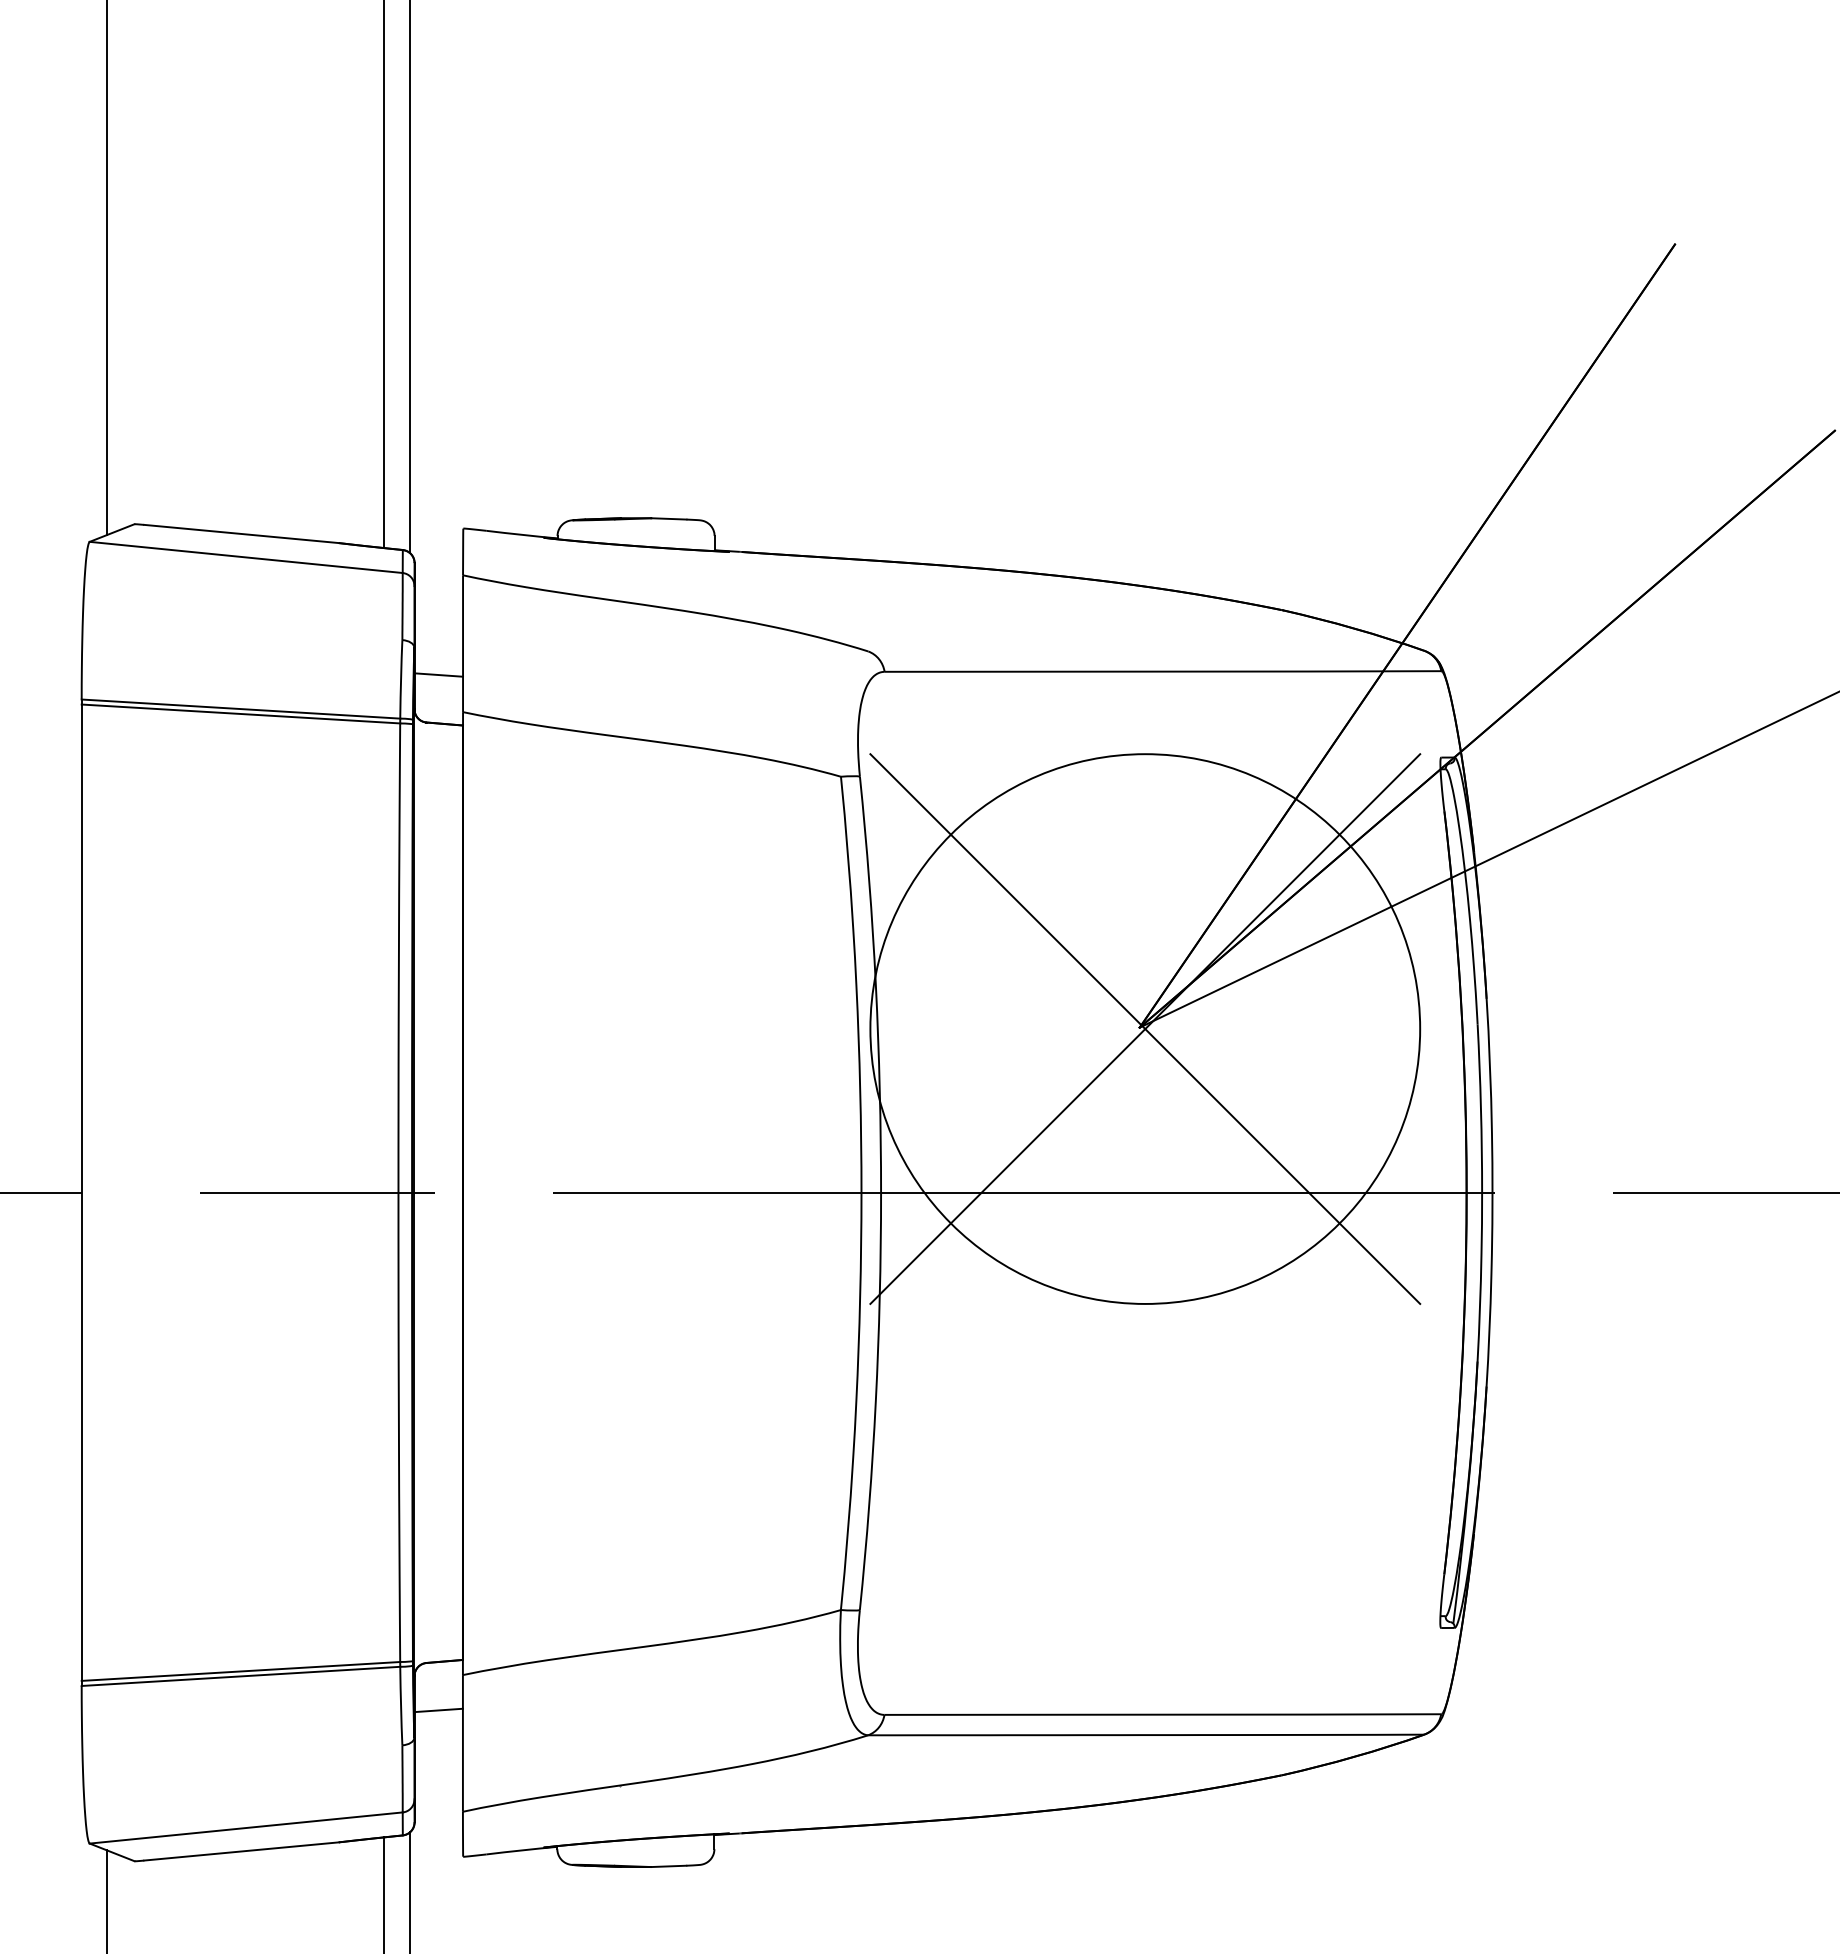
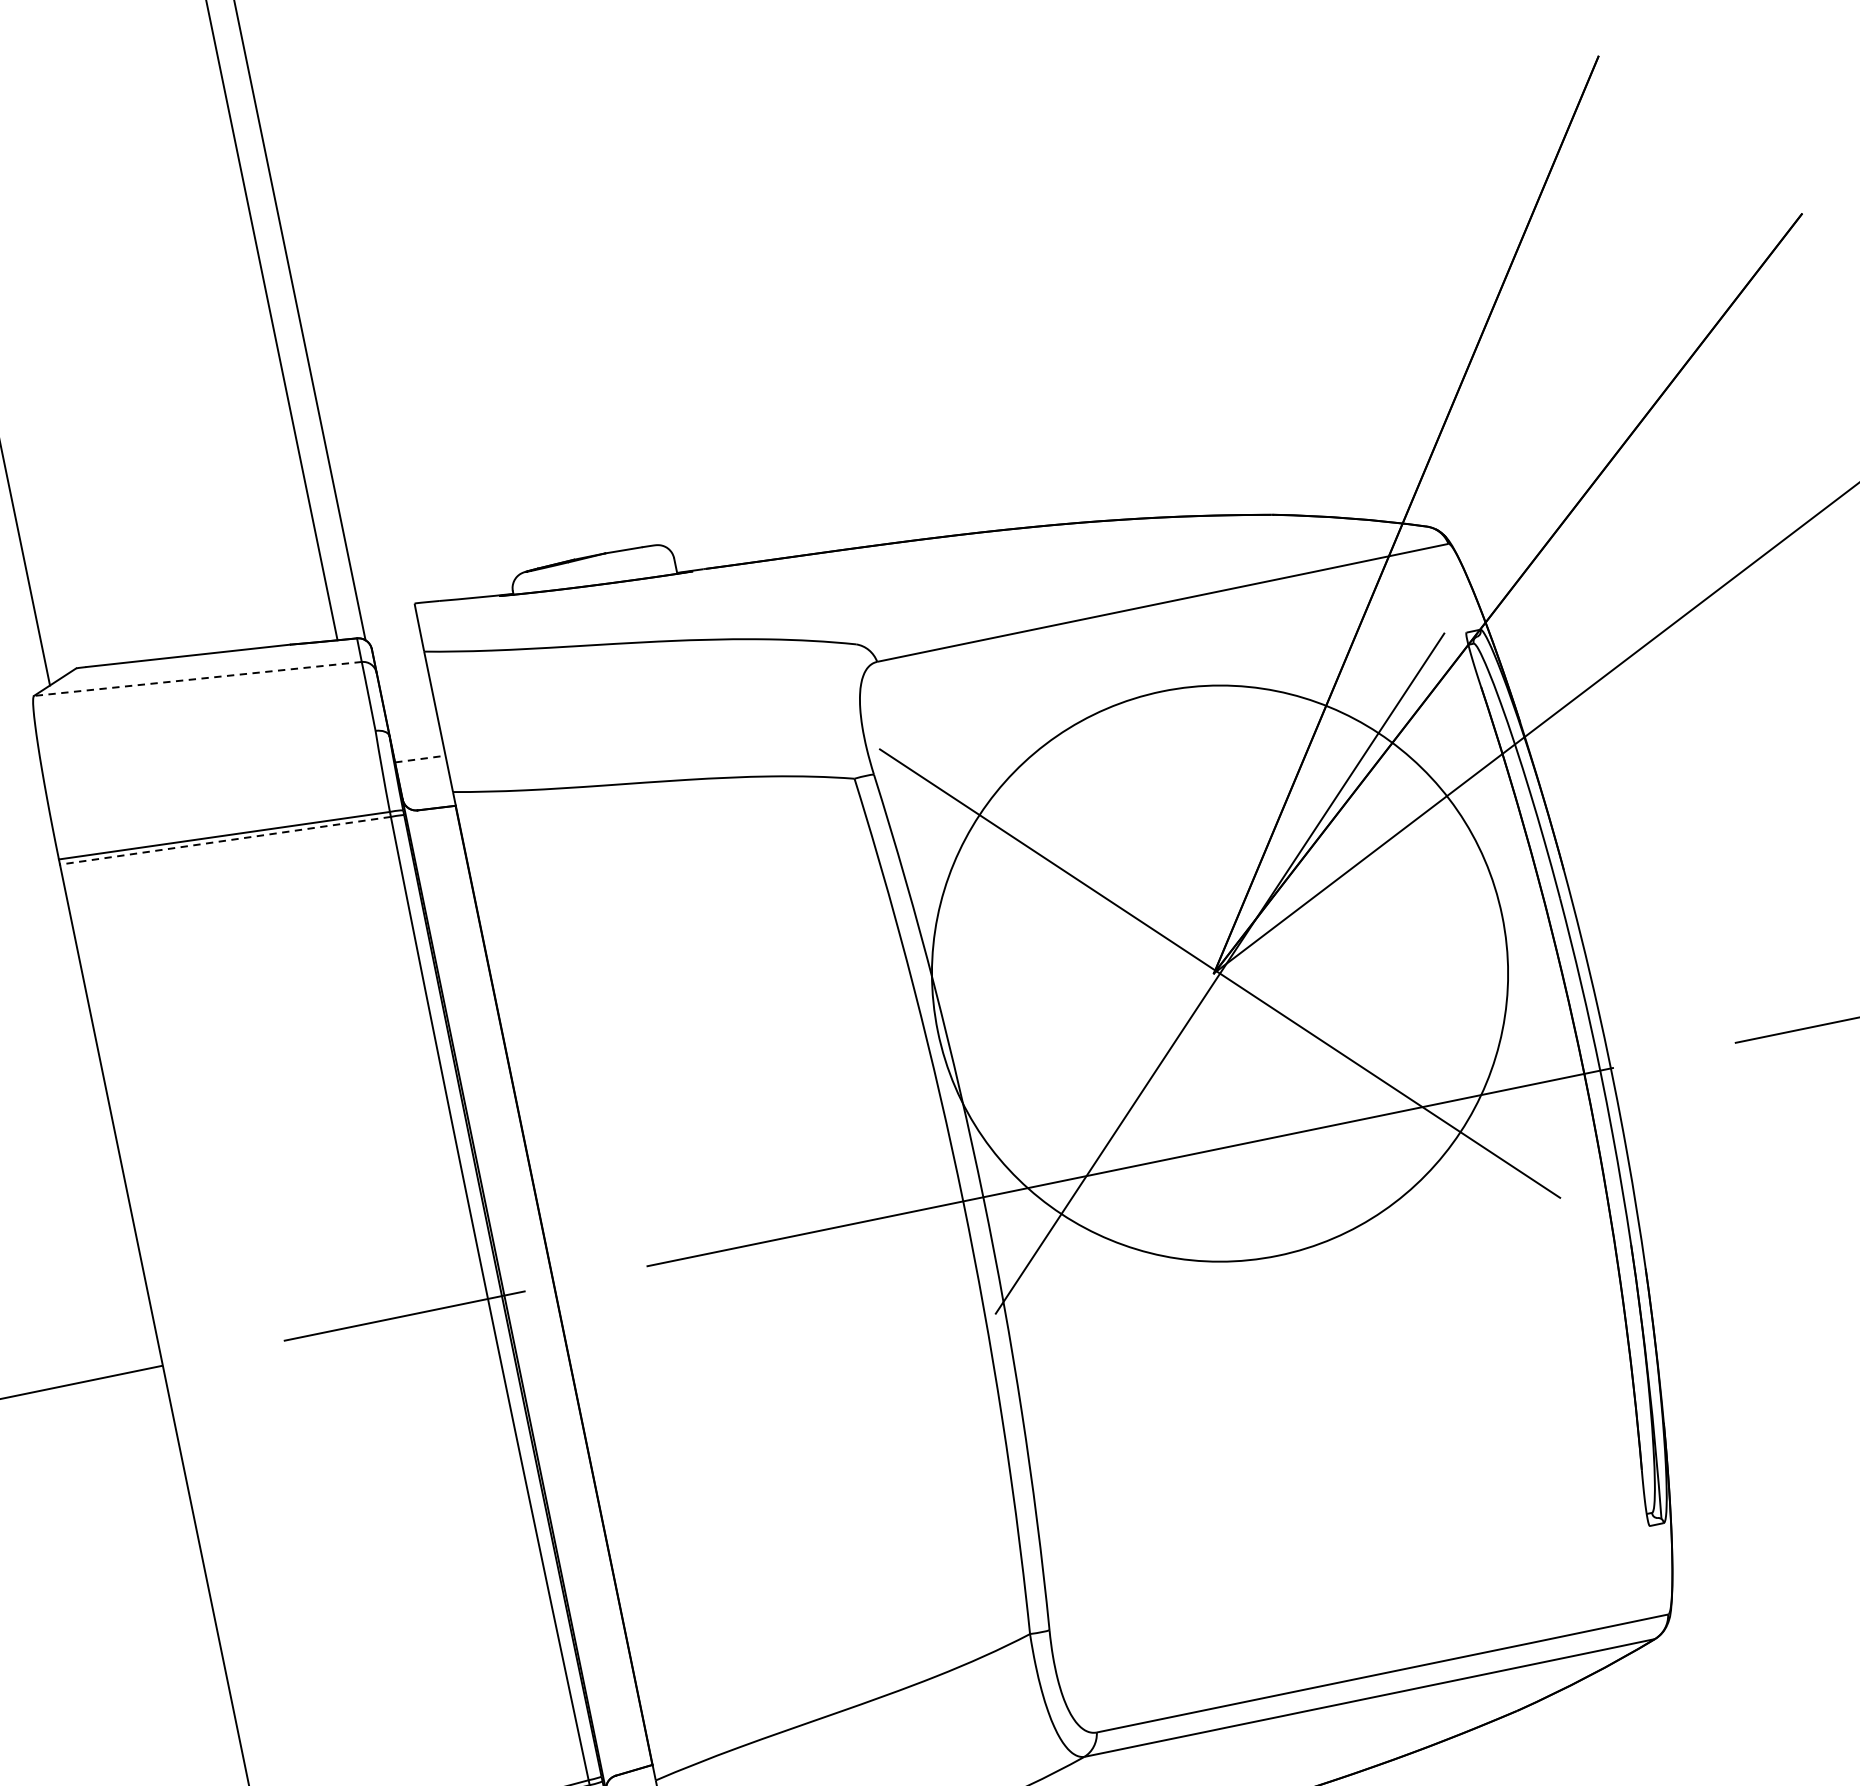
line: (245, 557) -> (197, 679), solid -> dashed
line: (439, 675) -> (421, 759), solid -> dashed
line: (240, 714) -> (225, 841), solid -> dashed

